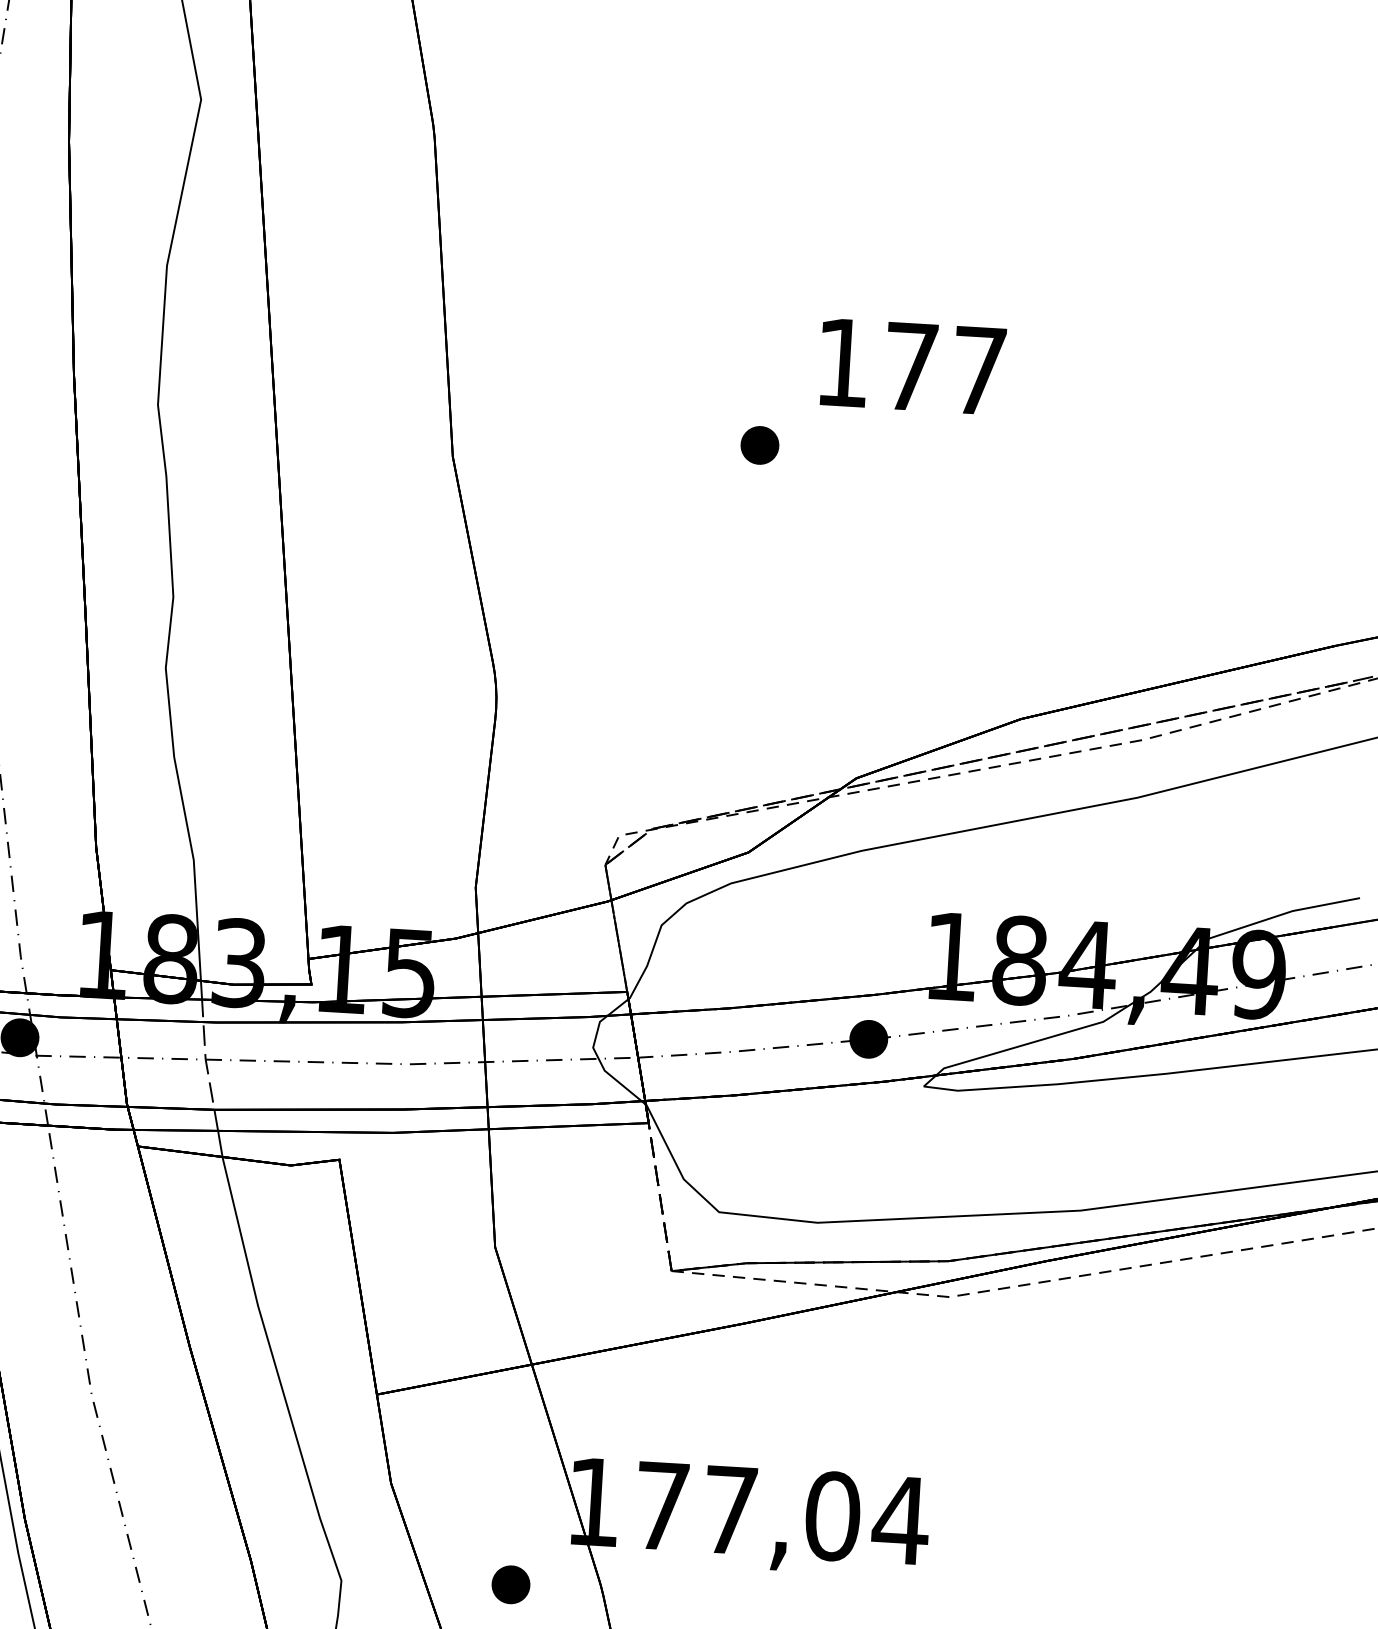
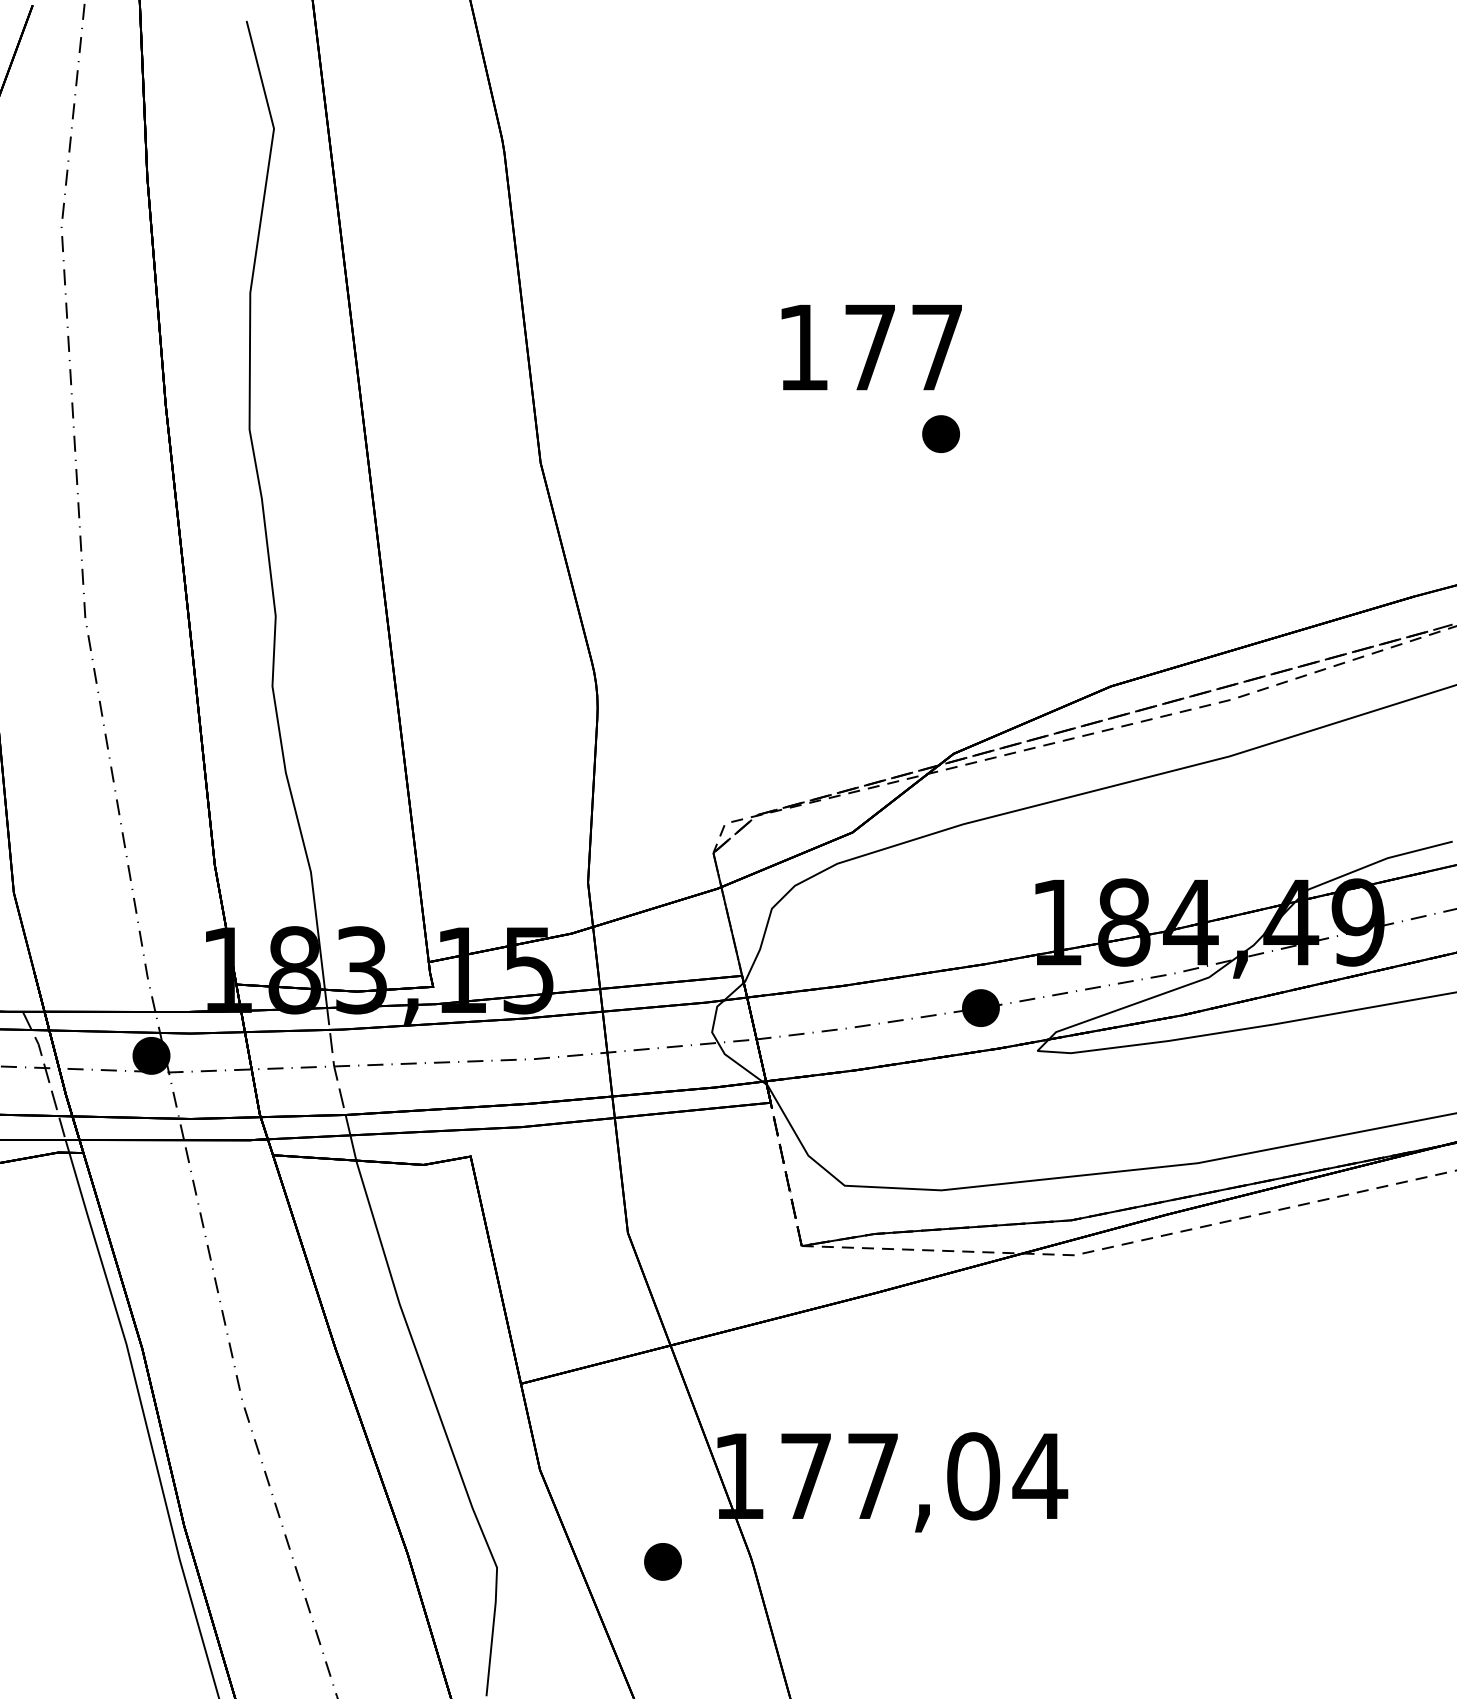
text: (912, 366) -> (871, 347), moved
part: (759, 444) -> (940, 433), moved

